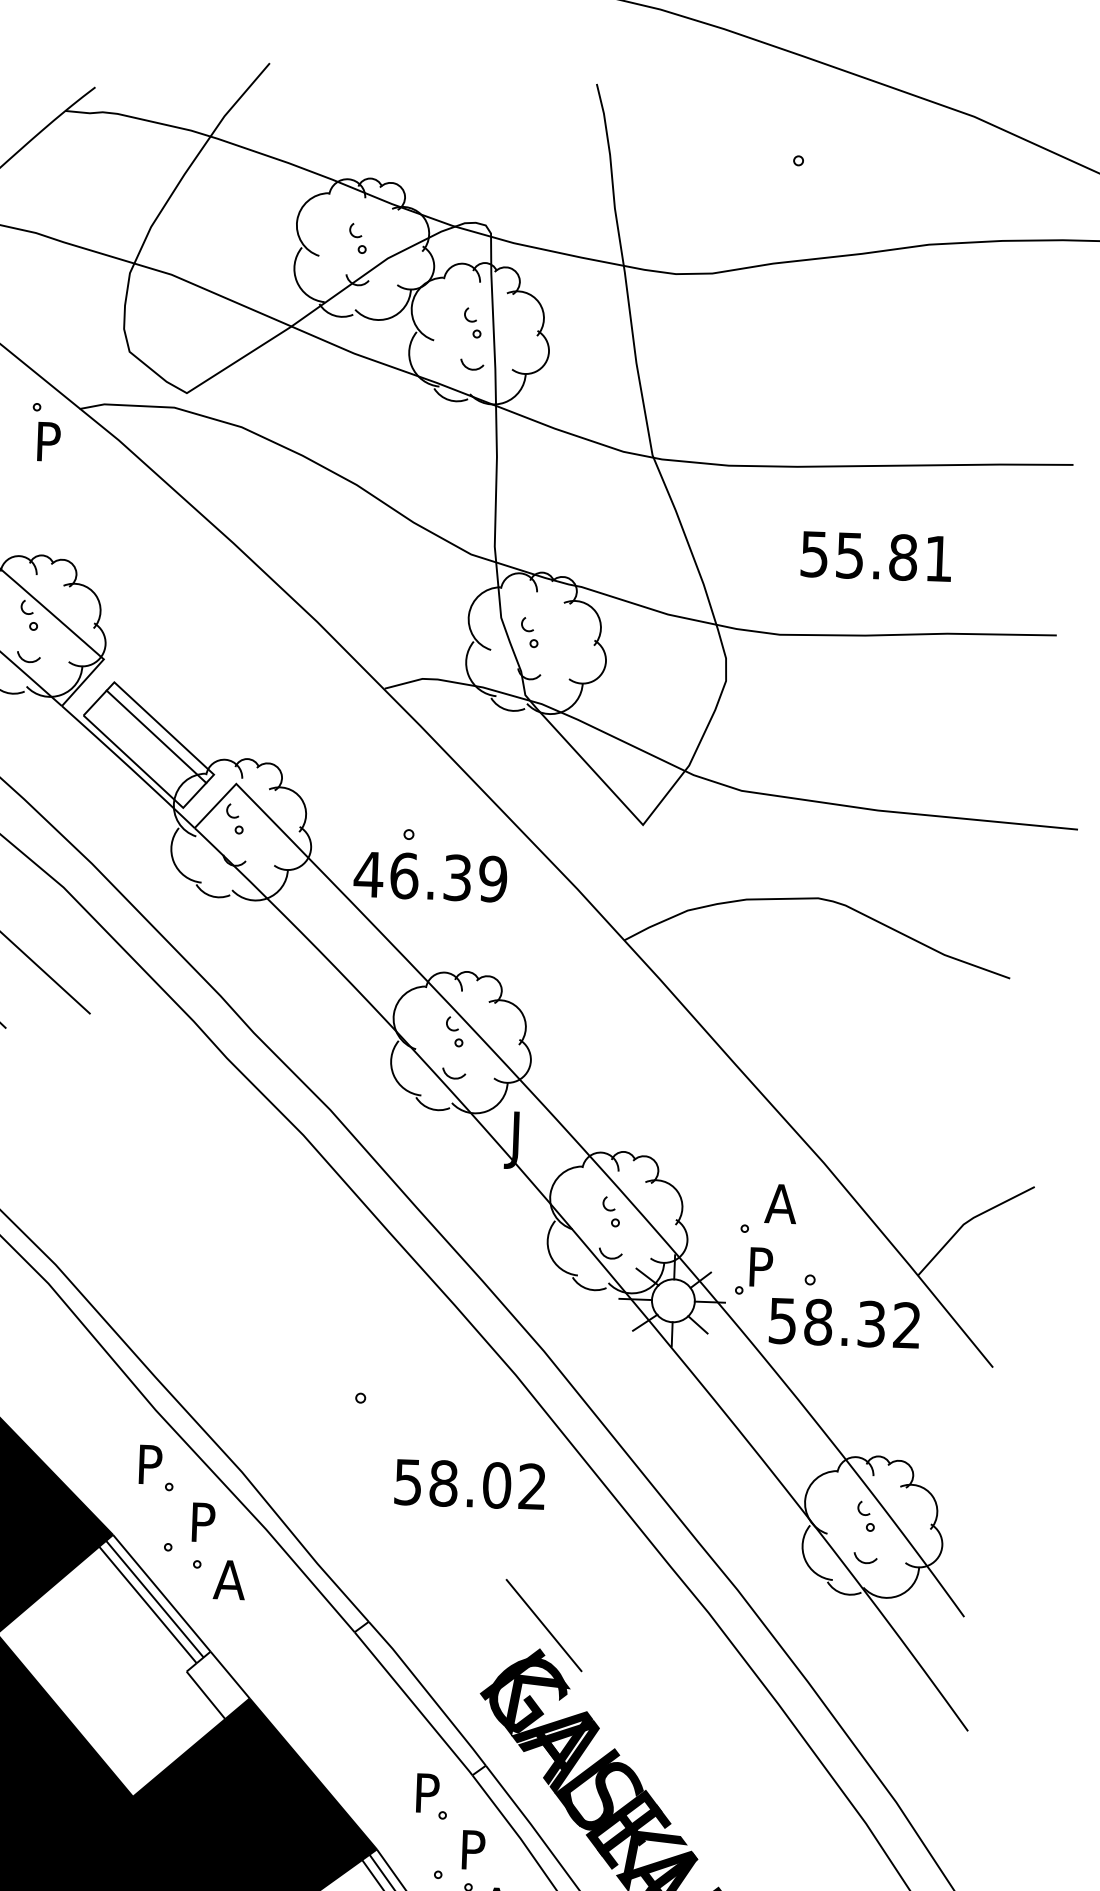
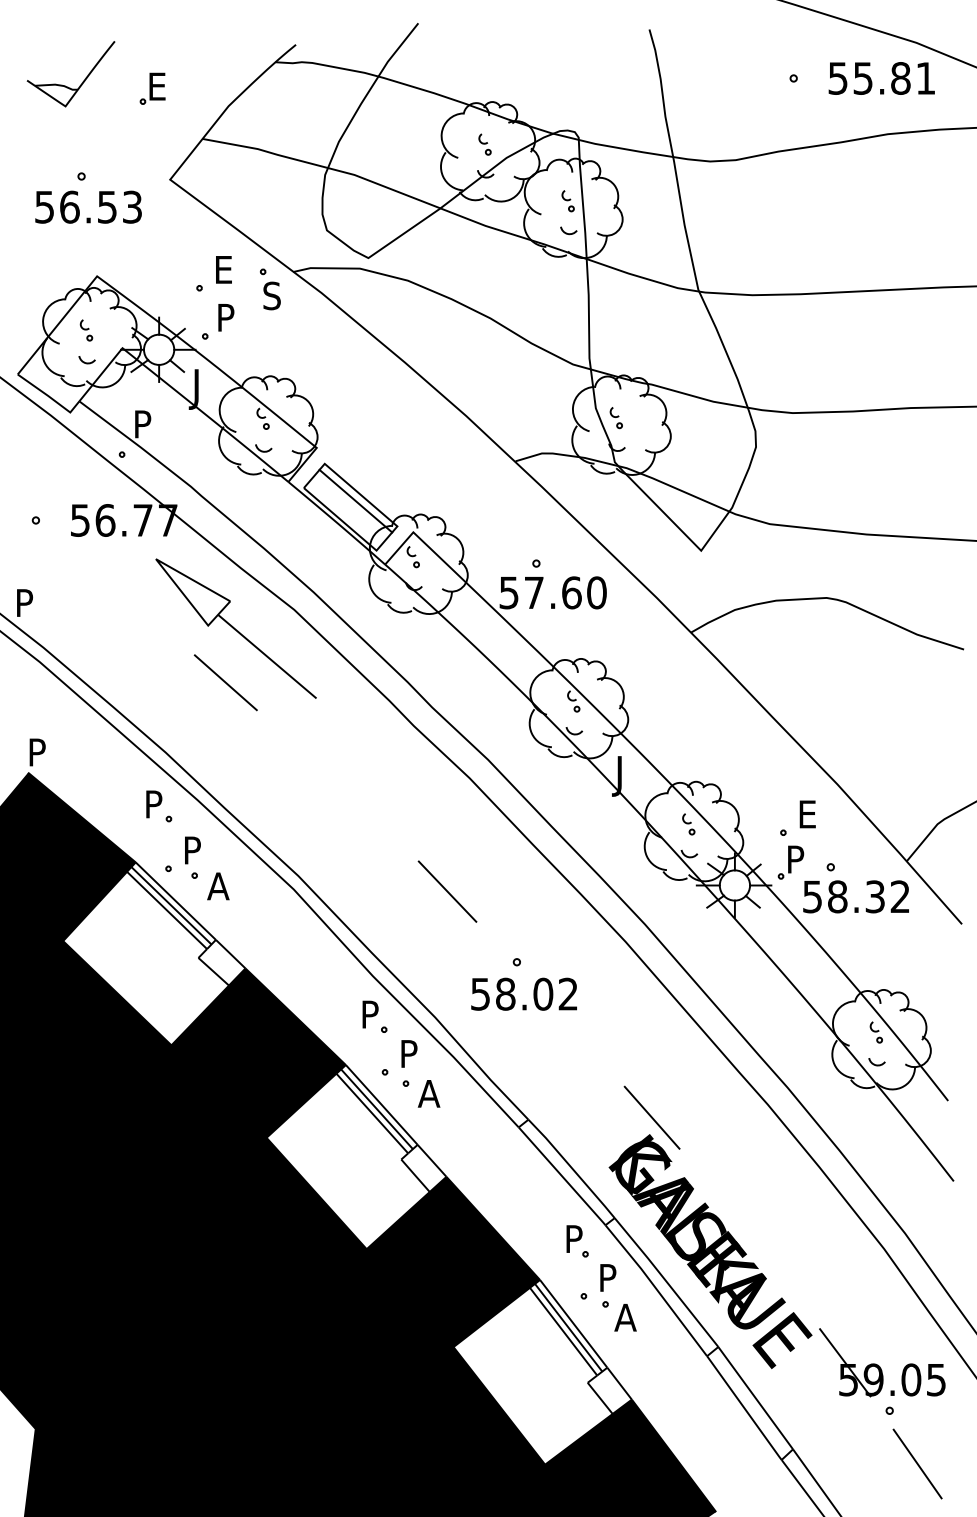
text: (47, 441) -> (271, 295), P -> S
text: (875, 556) -> (881, 78), moved
text: (430, 876) -> (552, 592), 46.39 -> 57.60
text: (781, 1204) -> (808, 814), A -> E
line: (266, 1294) -> (447, 891), added
text: (468, 1483) -> (523, 993), moved

